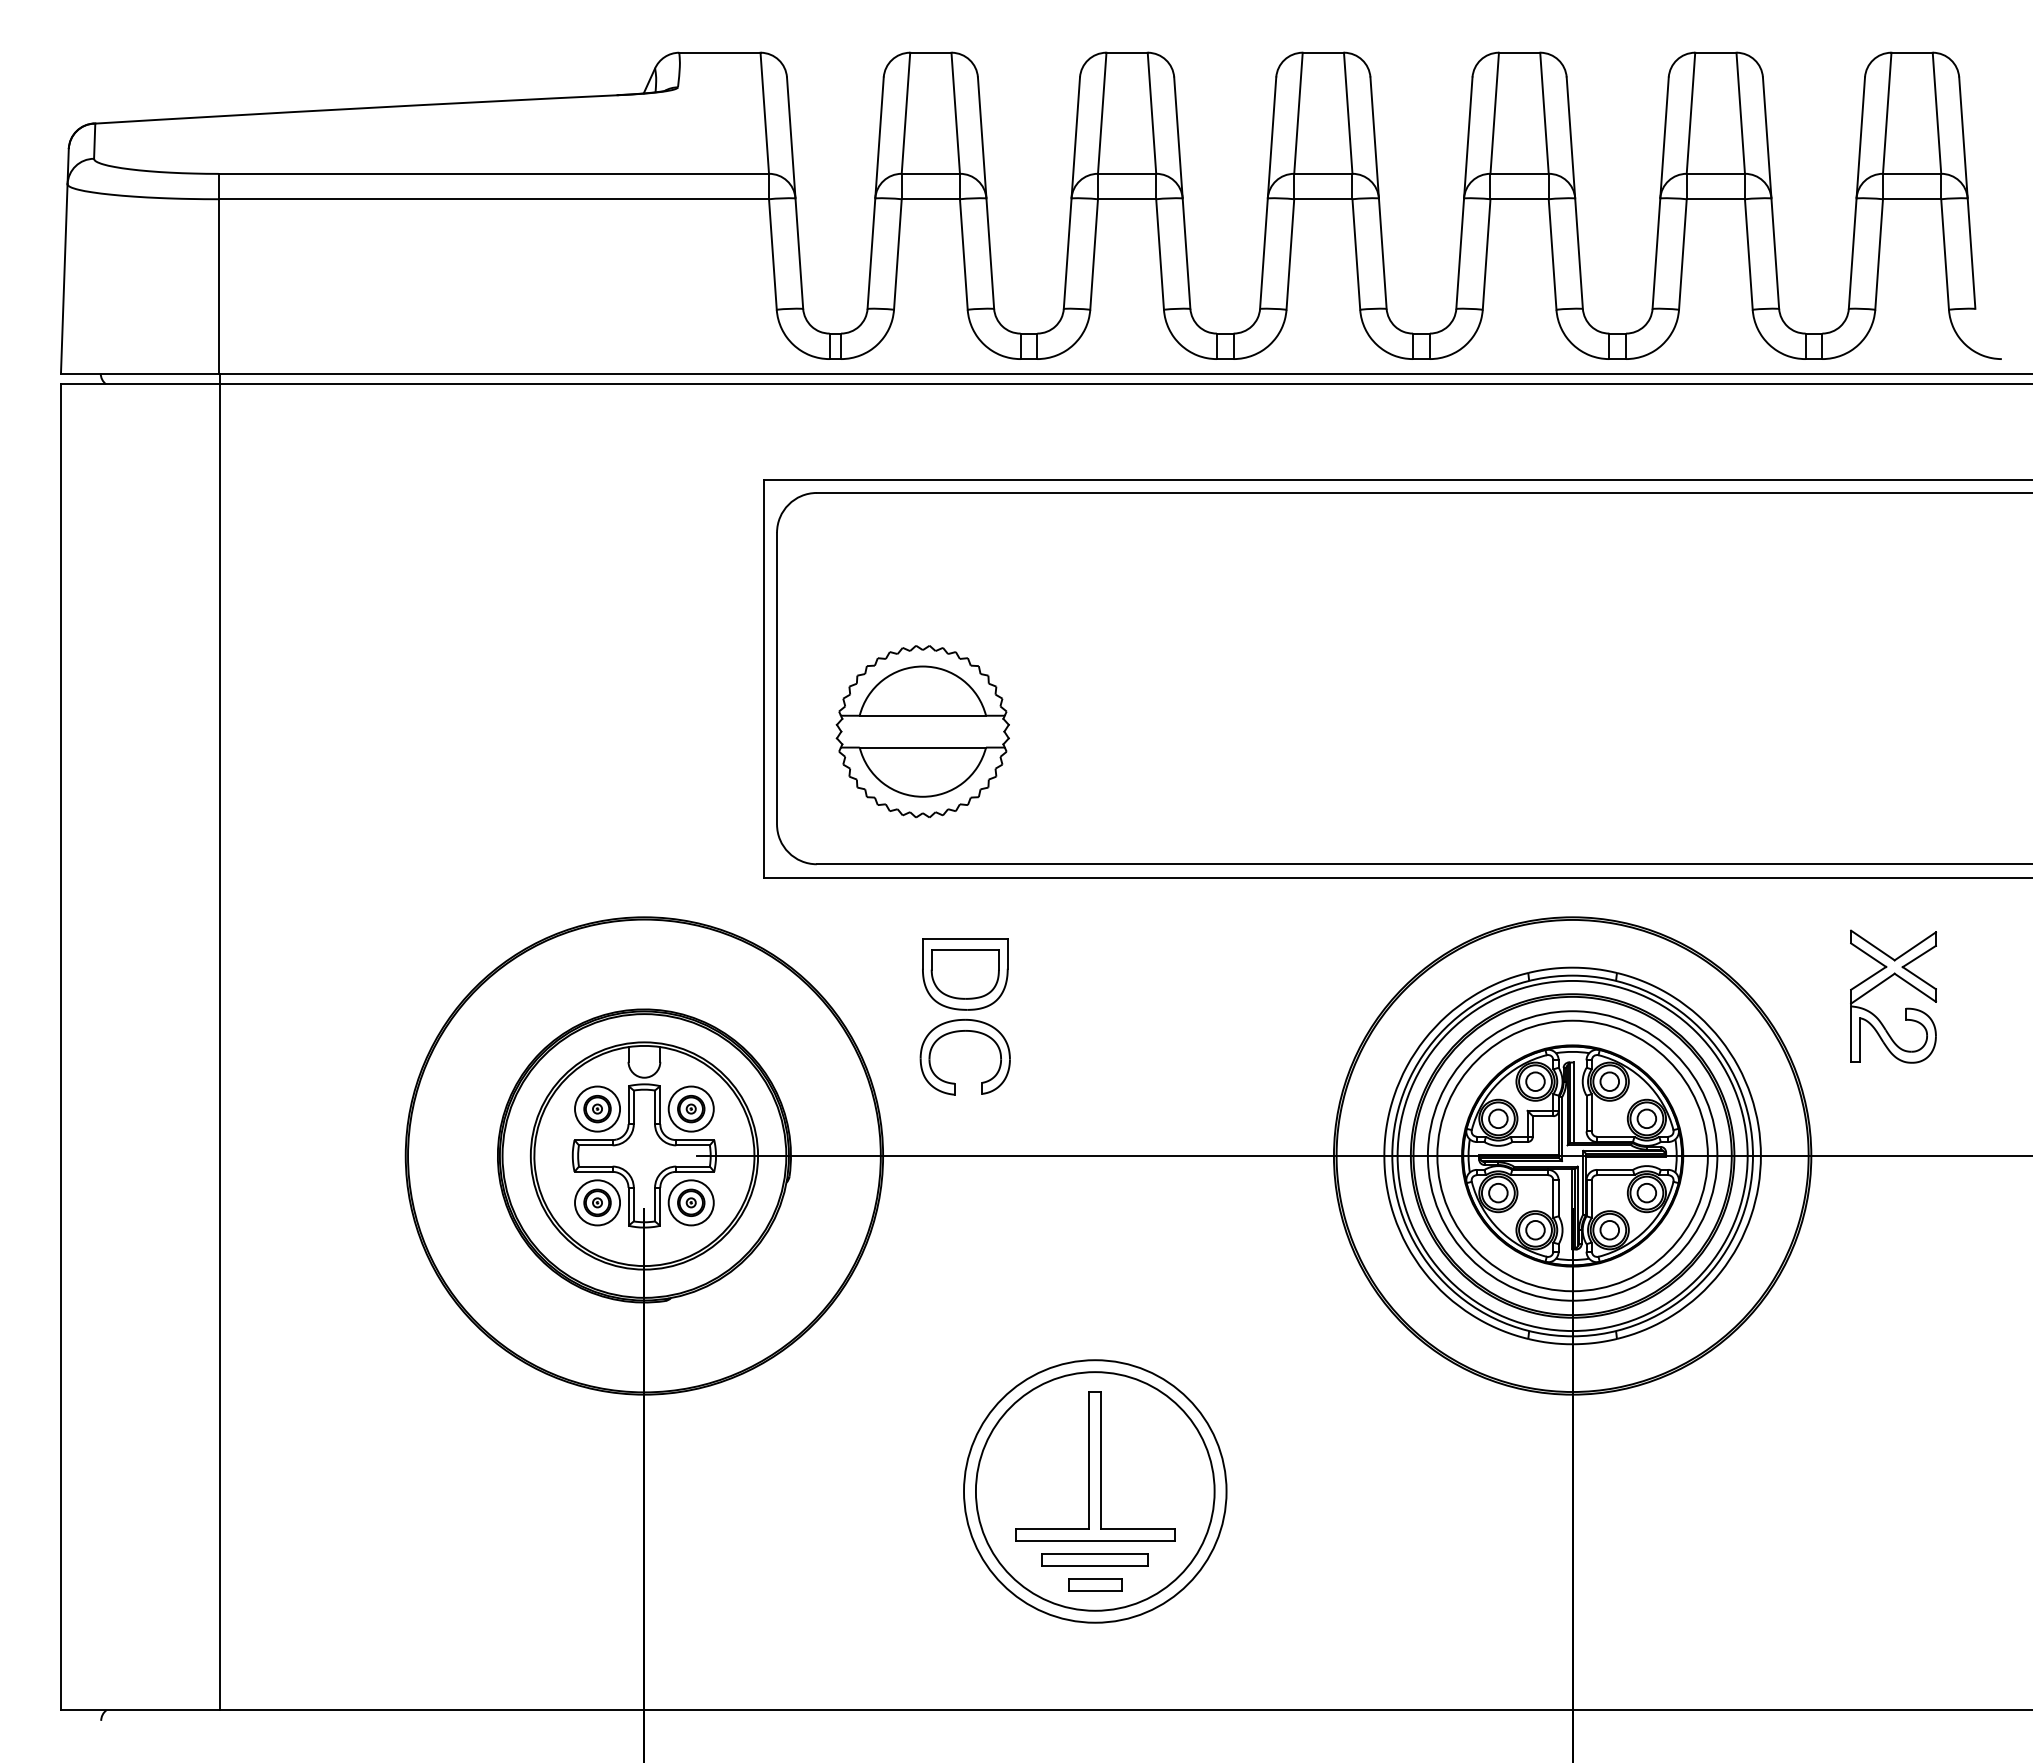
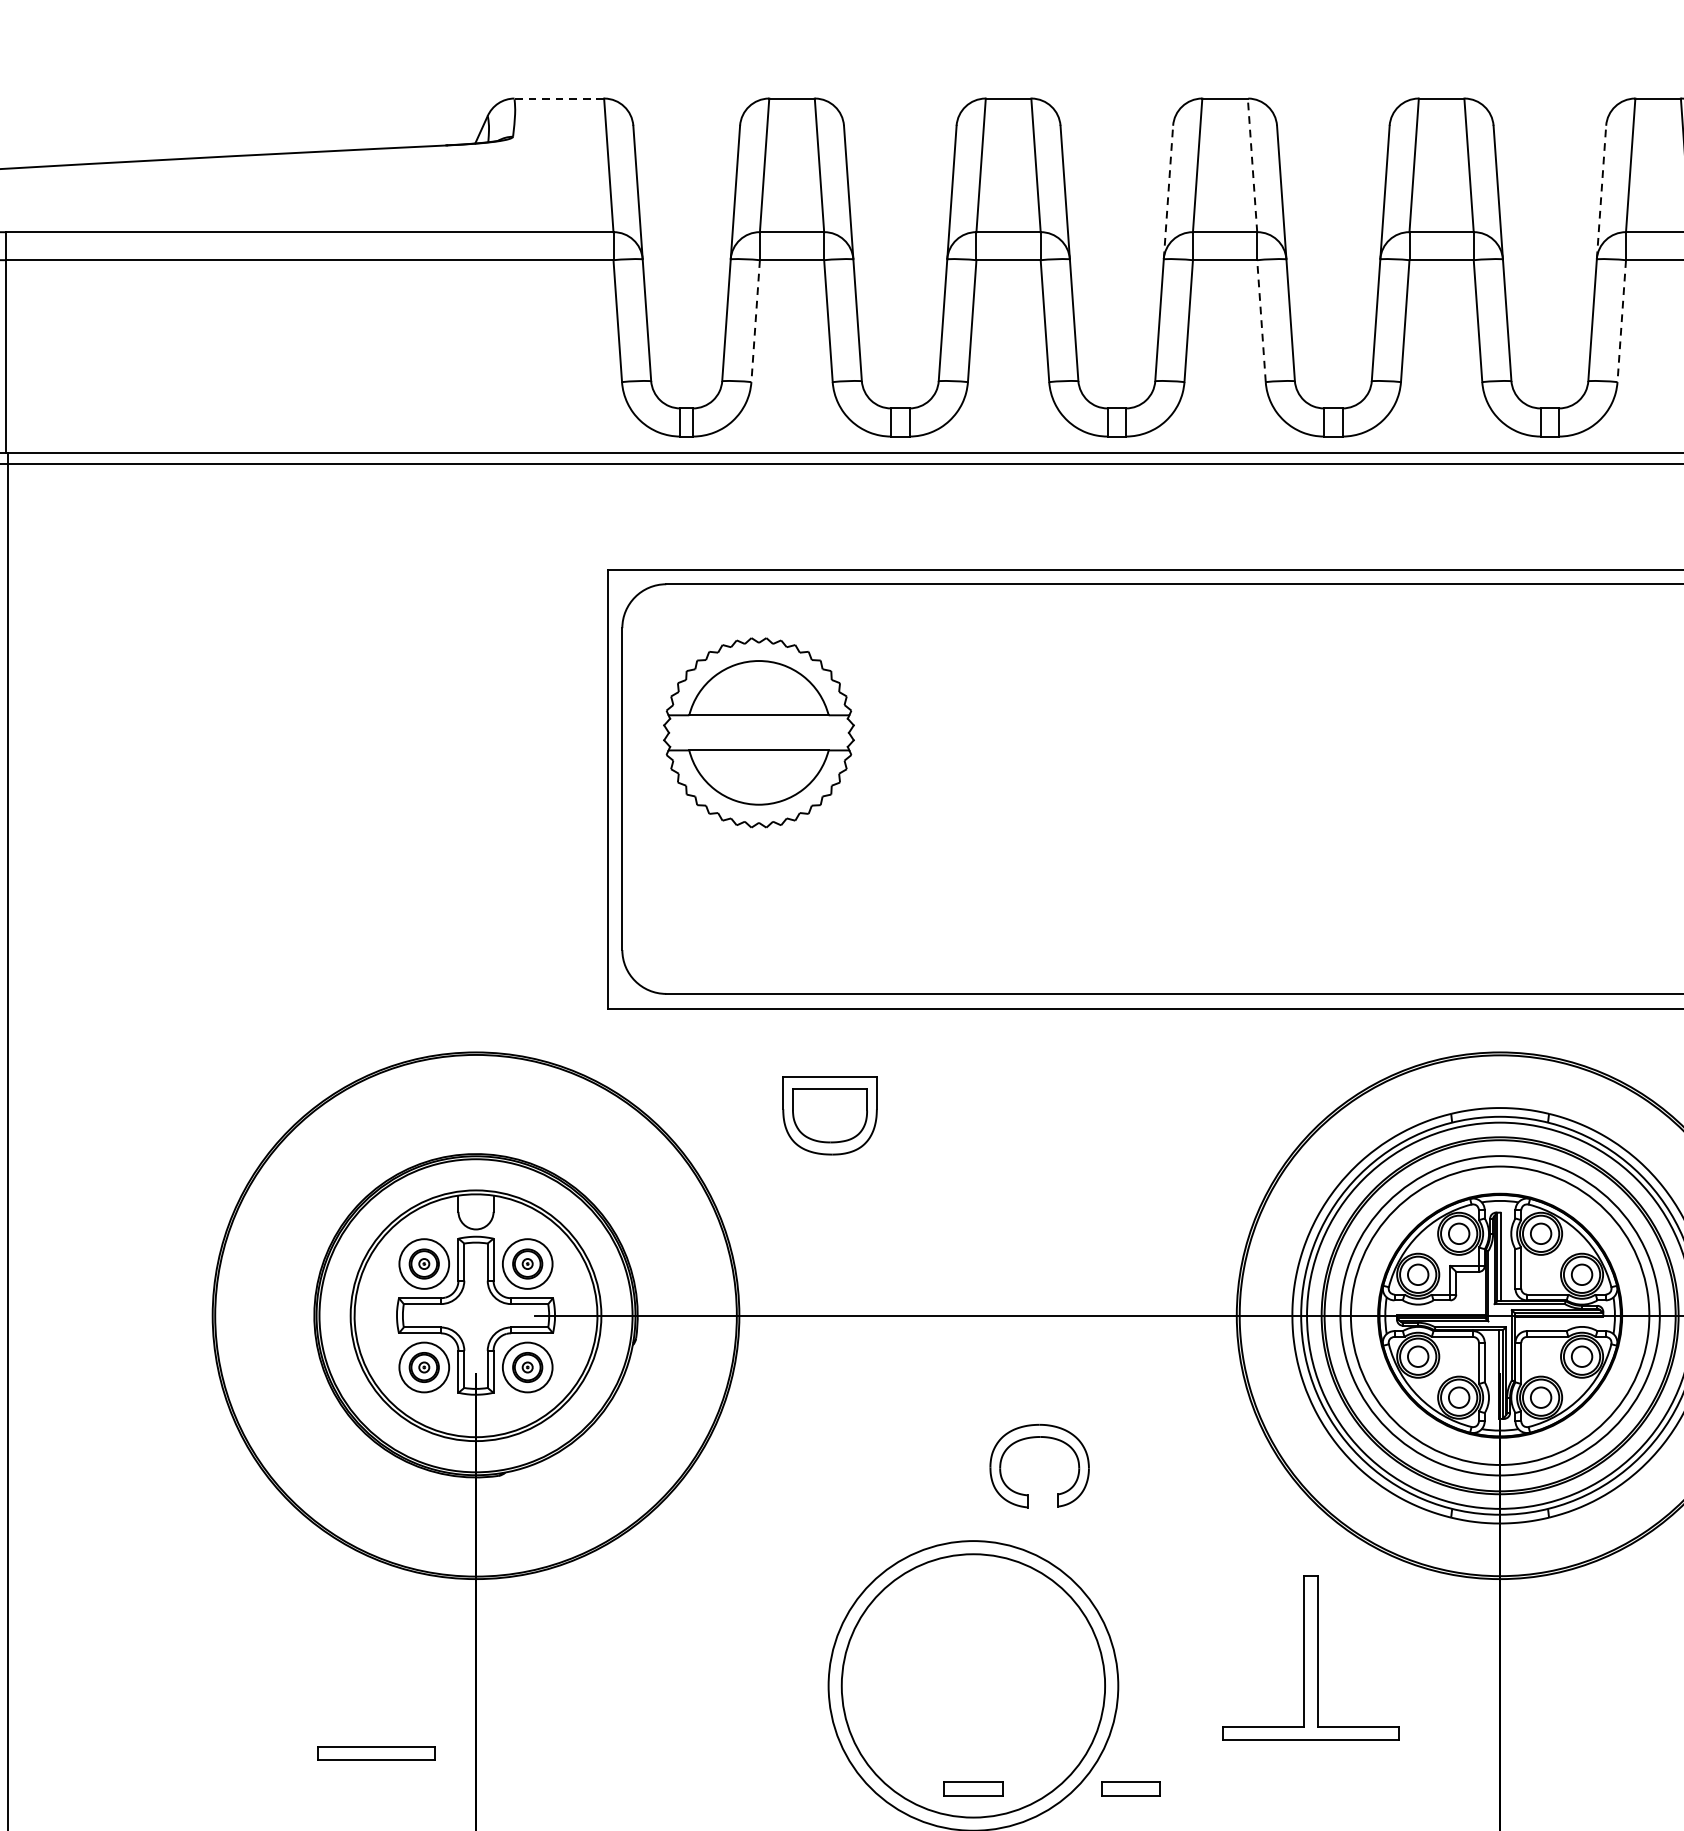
line: (719, 52) -> (558, 98), solid -> dashed
line: (1348, 113) -> (1252, 165), solid -> dashed
line: (1272, 137) -> (1168, 192), solid -> dashed
line: (1664, 137) -> (1601, 192), solid -> dashed
line: (1356, 253) -> (1261, 320), solid -> dashed
line: (897, 254) -> (755, 321), solid -> dashed
line: (1682, 254) -> (1621, 321), solid -> dashed
part: (922, 731) -> (758, 732), moved
part: (959, 1032) -> (1033, 1438), moved
part: (1095, 1466) -> (1311, 1658), moved
part: (1094, 1559) -> (375, 1753), moved
part: (1238, 1584) -> (1131, 1788), added

